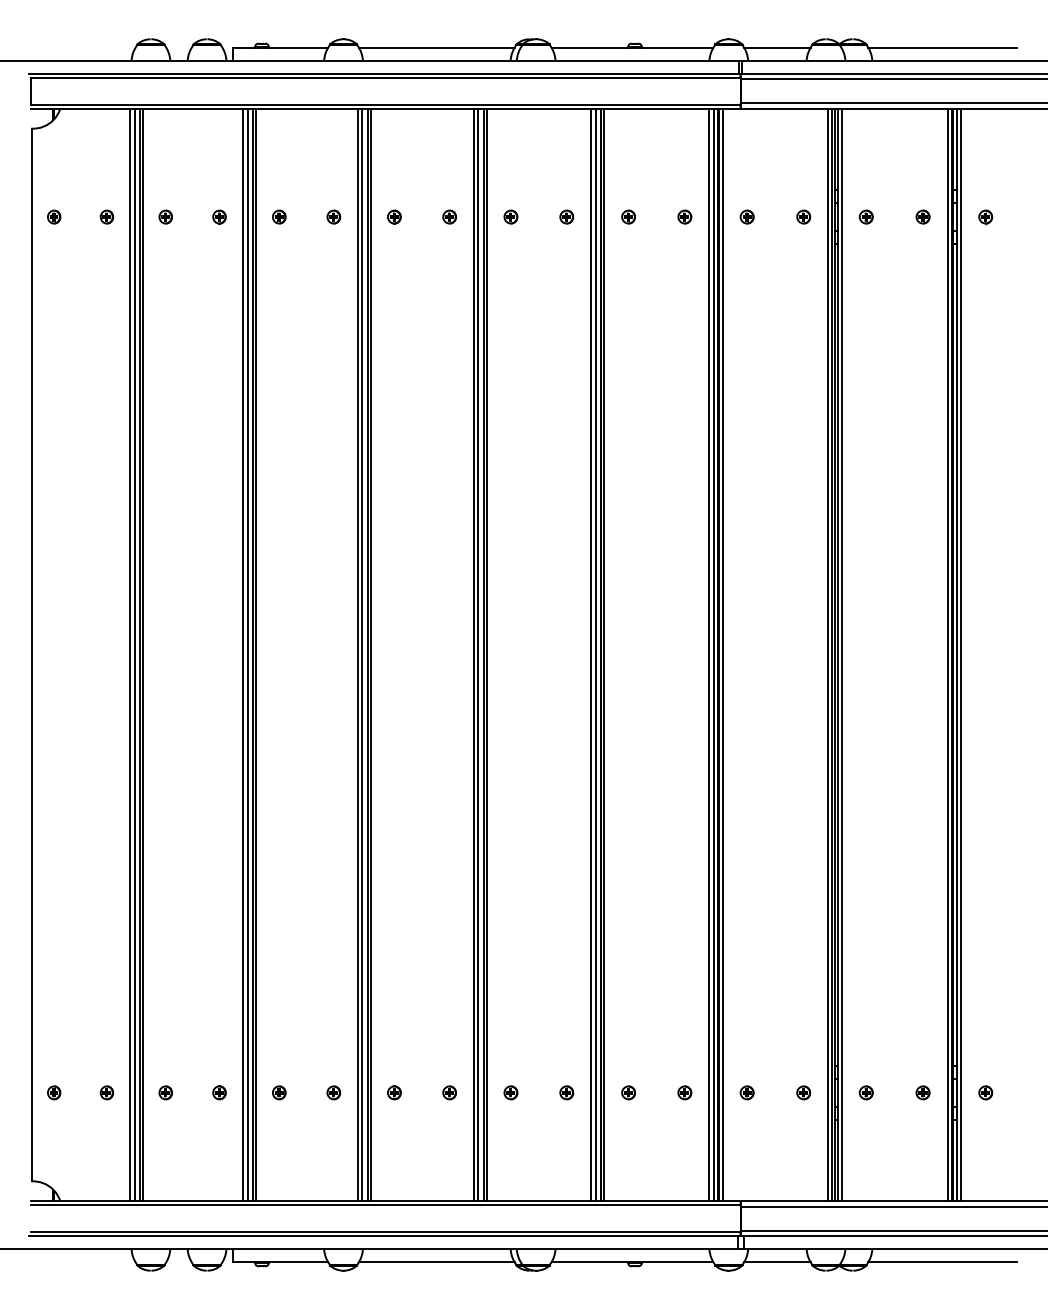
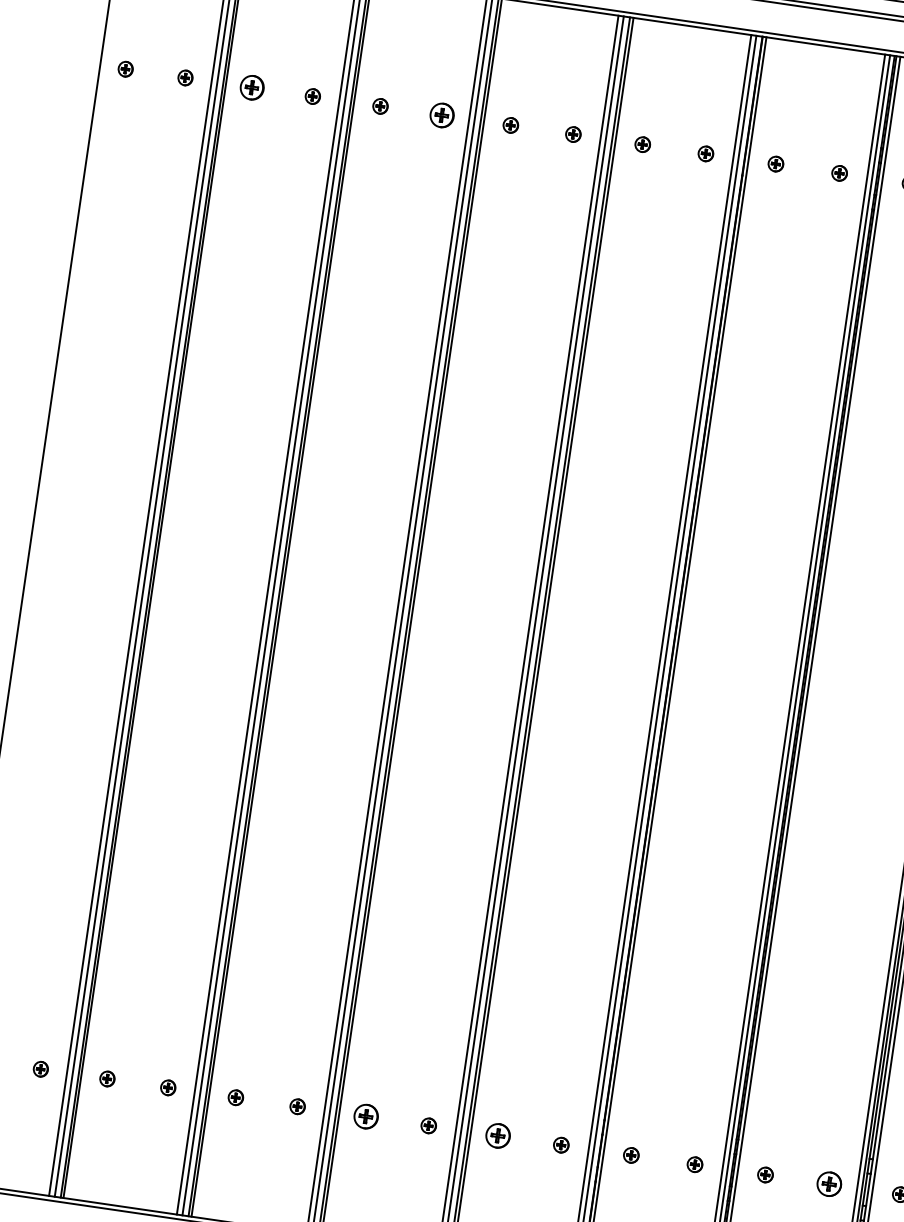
part: (165, 216) -> (251, 86), size x1.6
part: (333, 216) -> (442, 114), size x1.6
part: (394, 1092) -> (366, 1116), size x1.6
part: (510, 1092) -> (497, 1135), size x1.6
part: (803, 1092) -> (829, 1183), size x1.6

